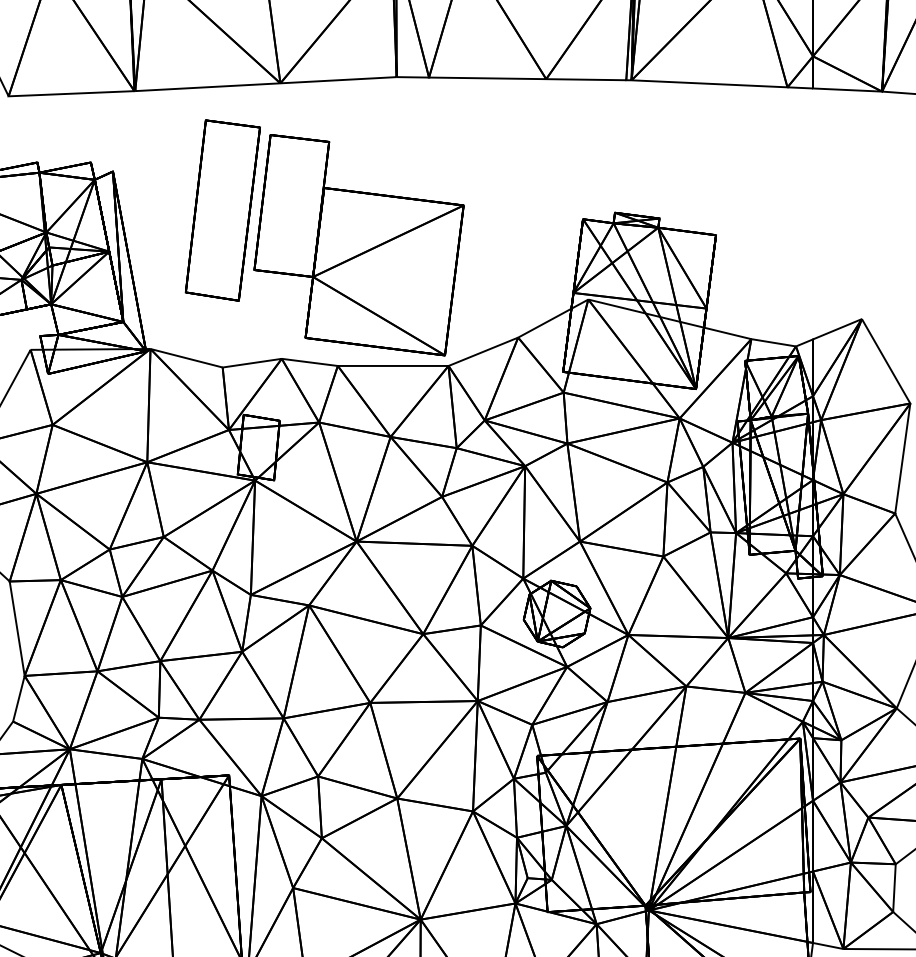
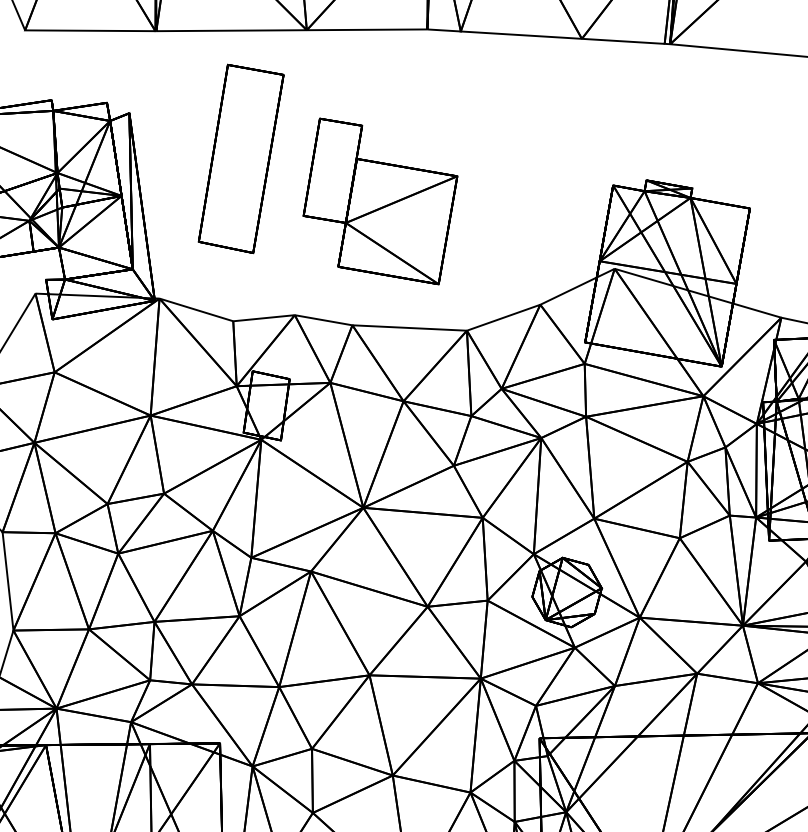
part: (358, 245) -> (379, 201), size x0.7

